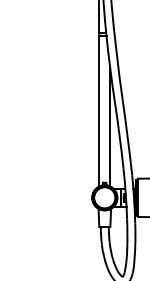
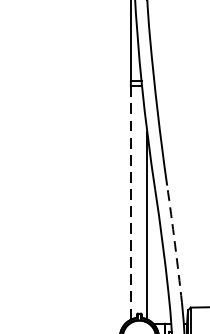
line: (99, 111) -> (131, 203), solid -> dashed
arc: (127, 137) -> (174, 243), solid -> dashed

